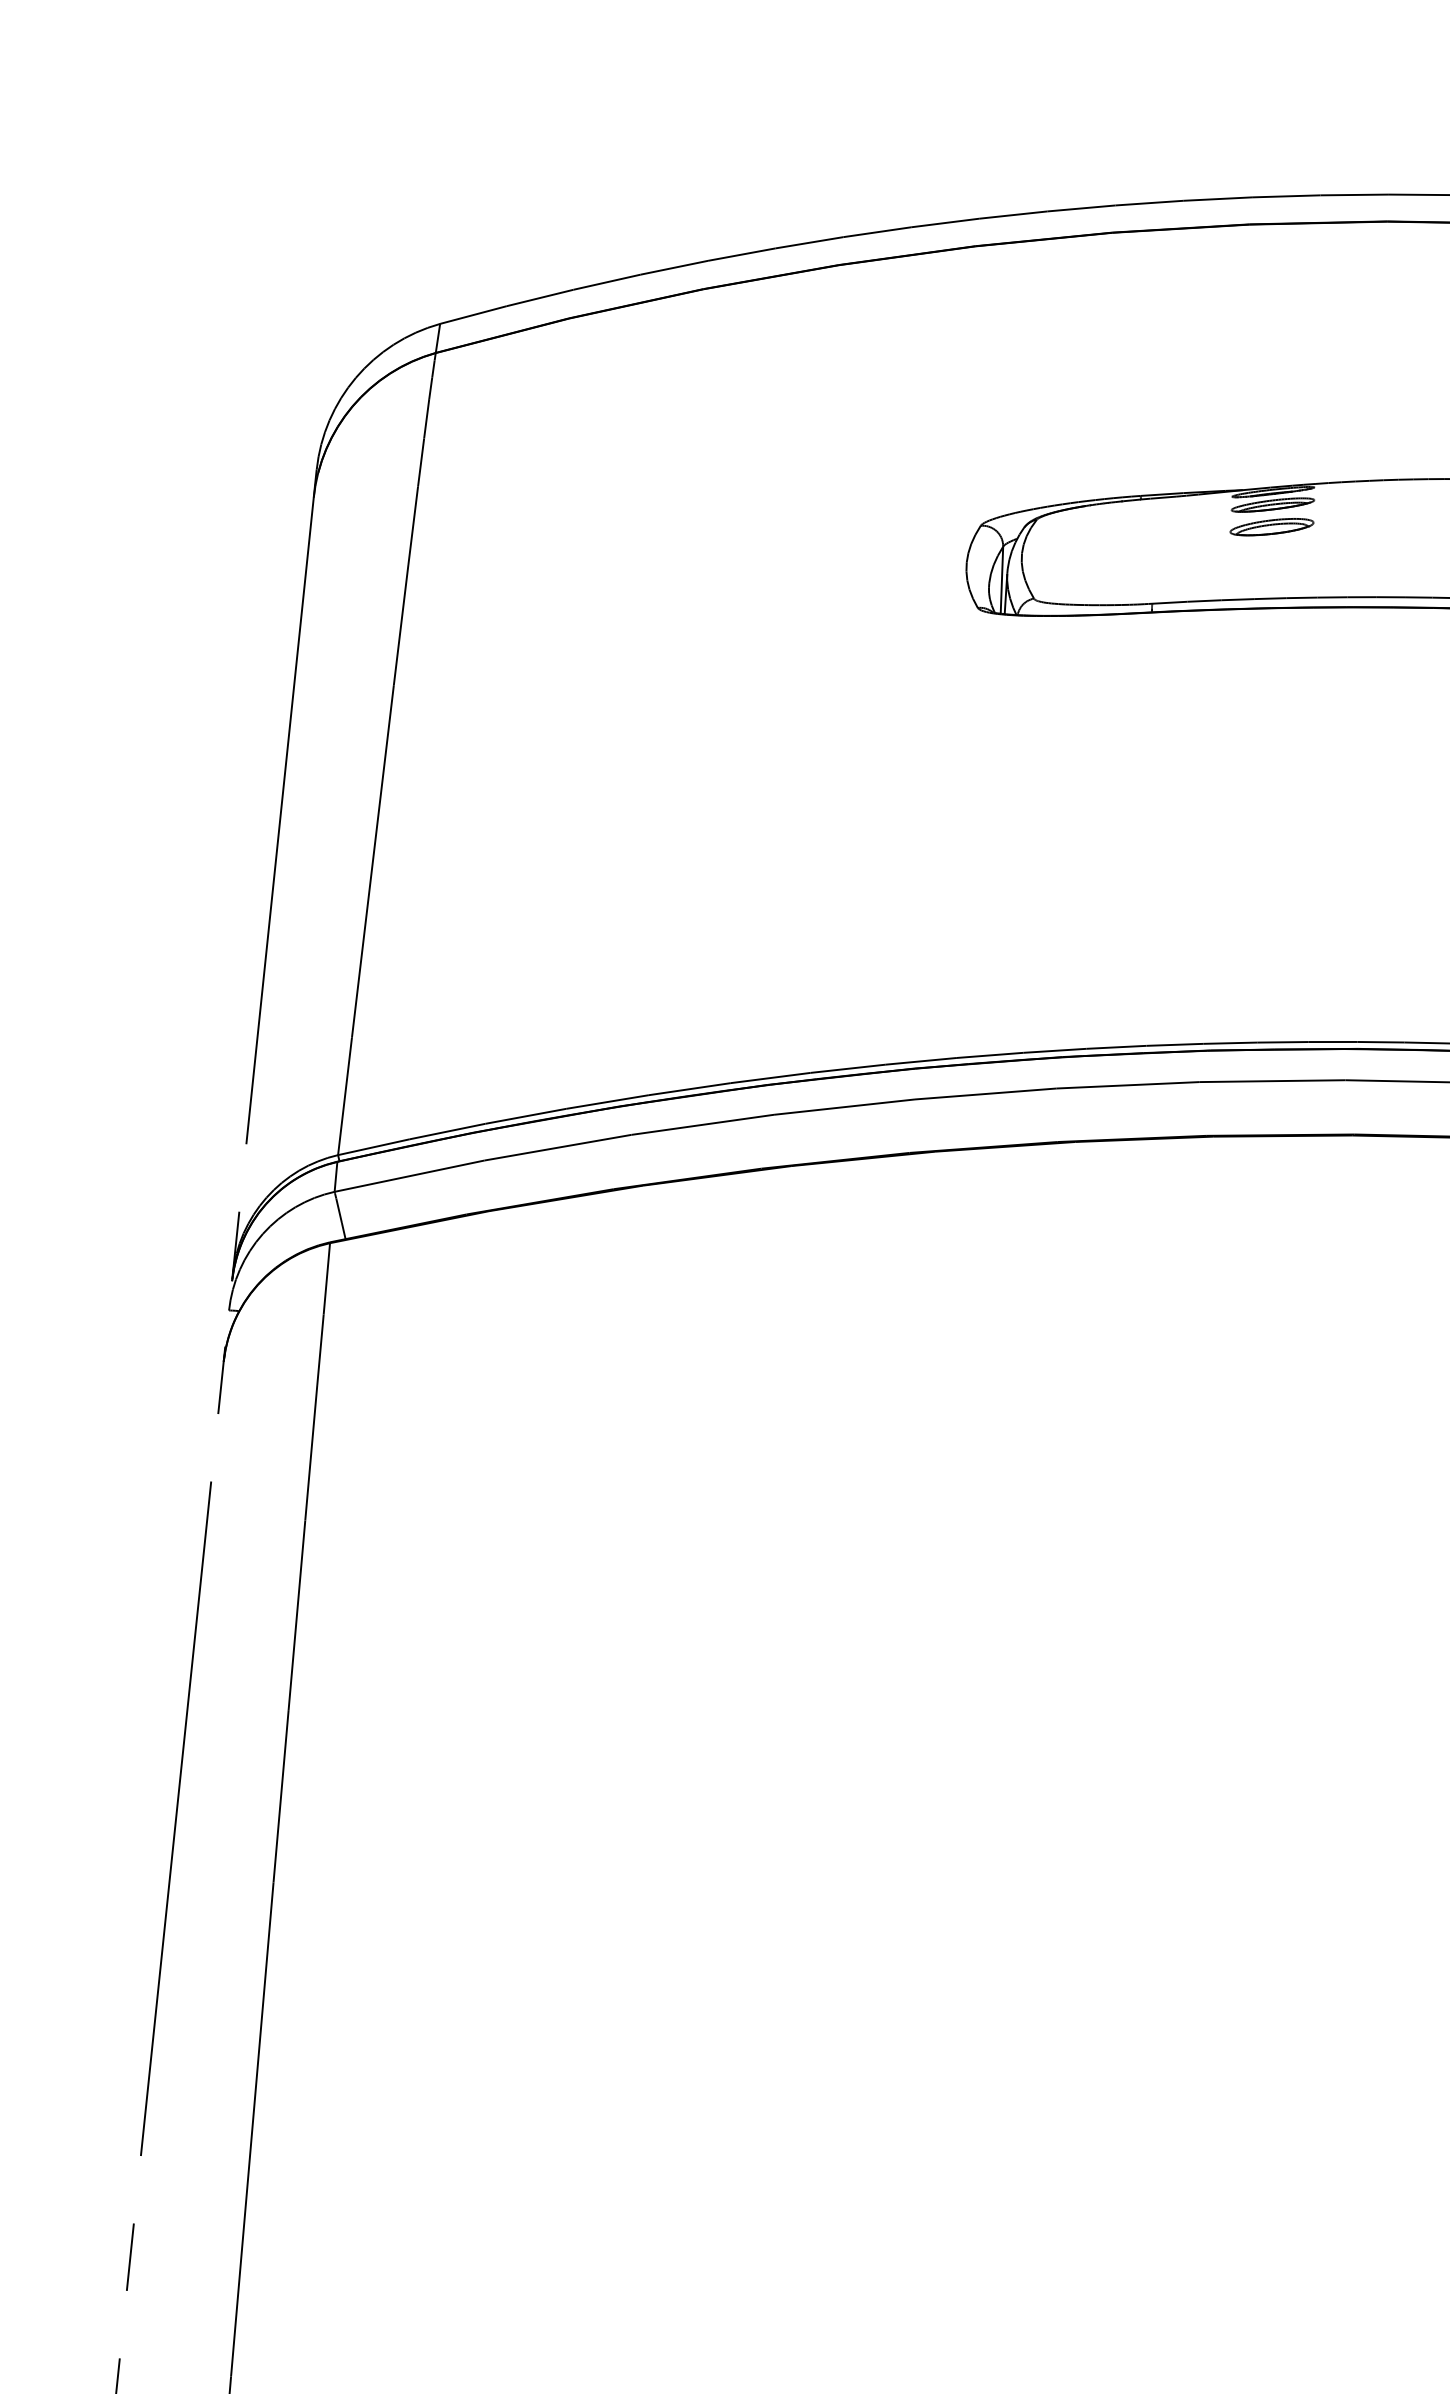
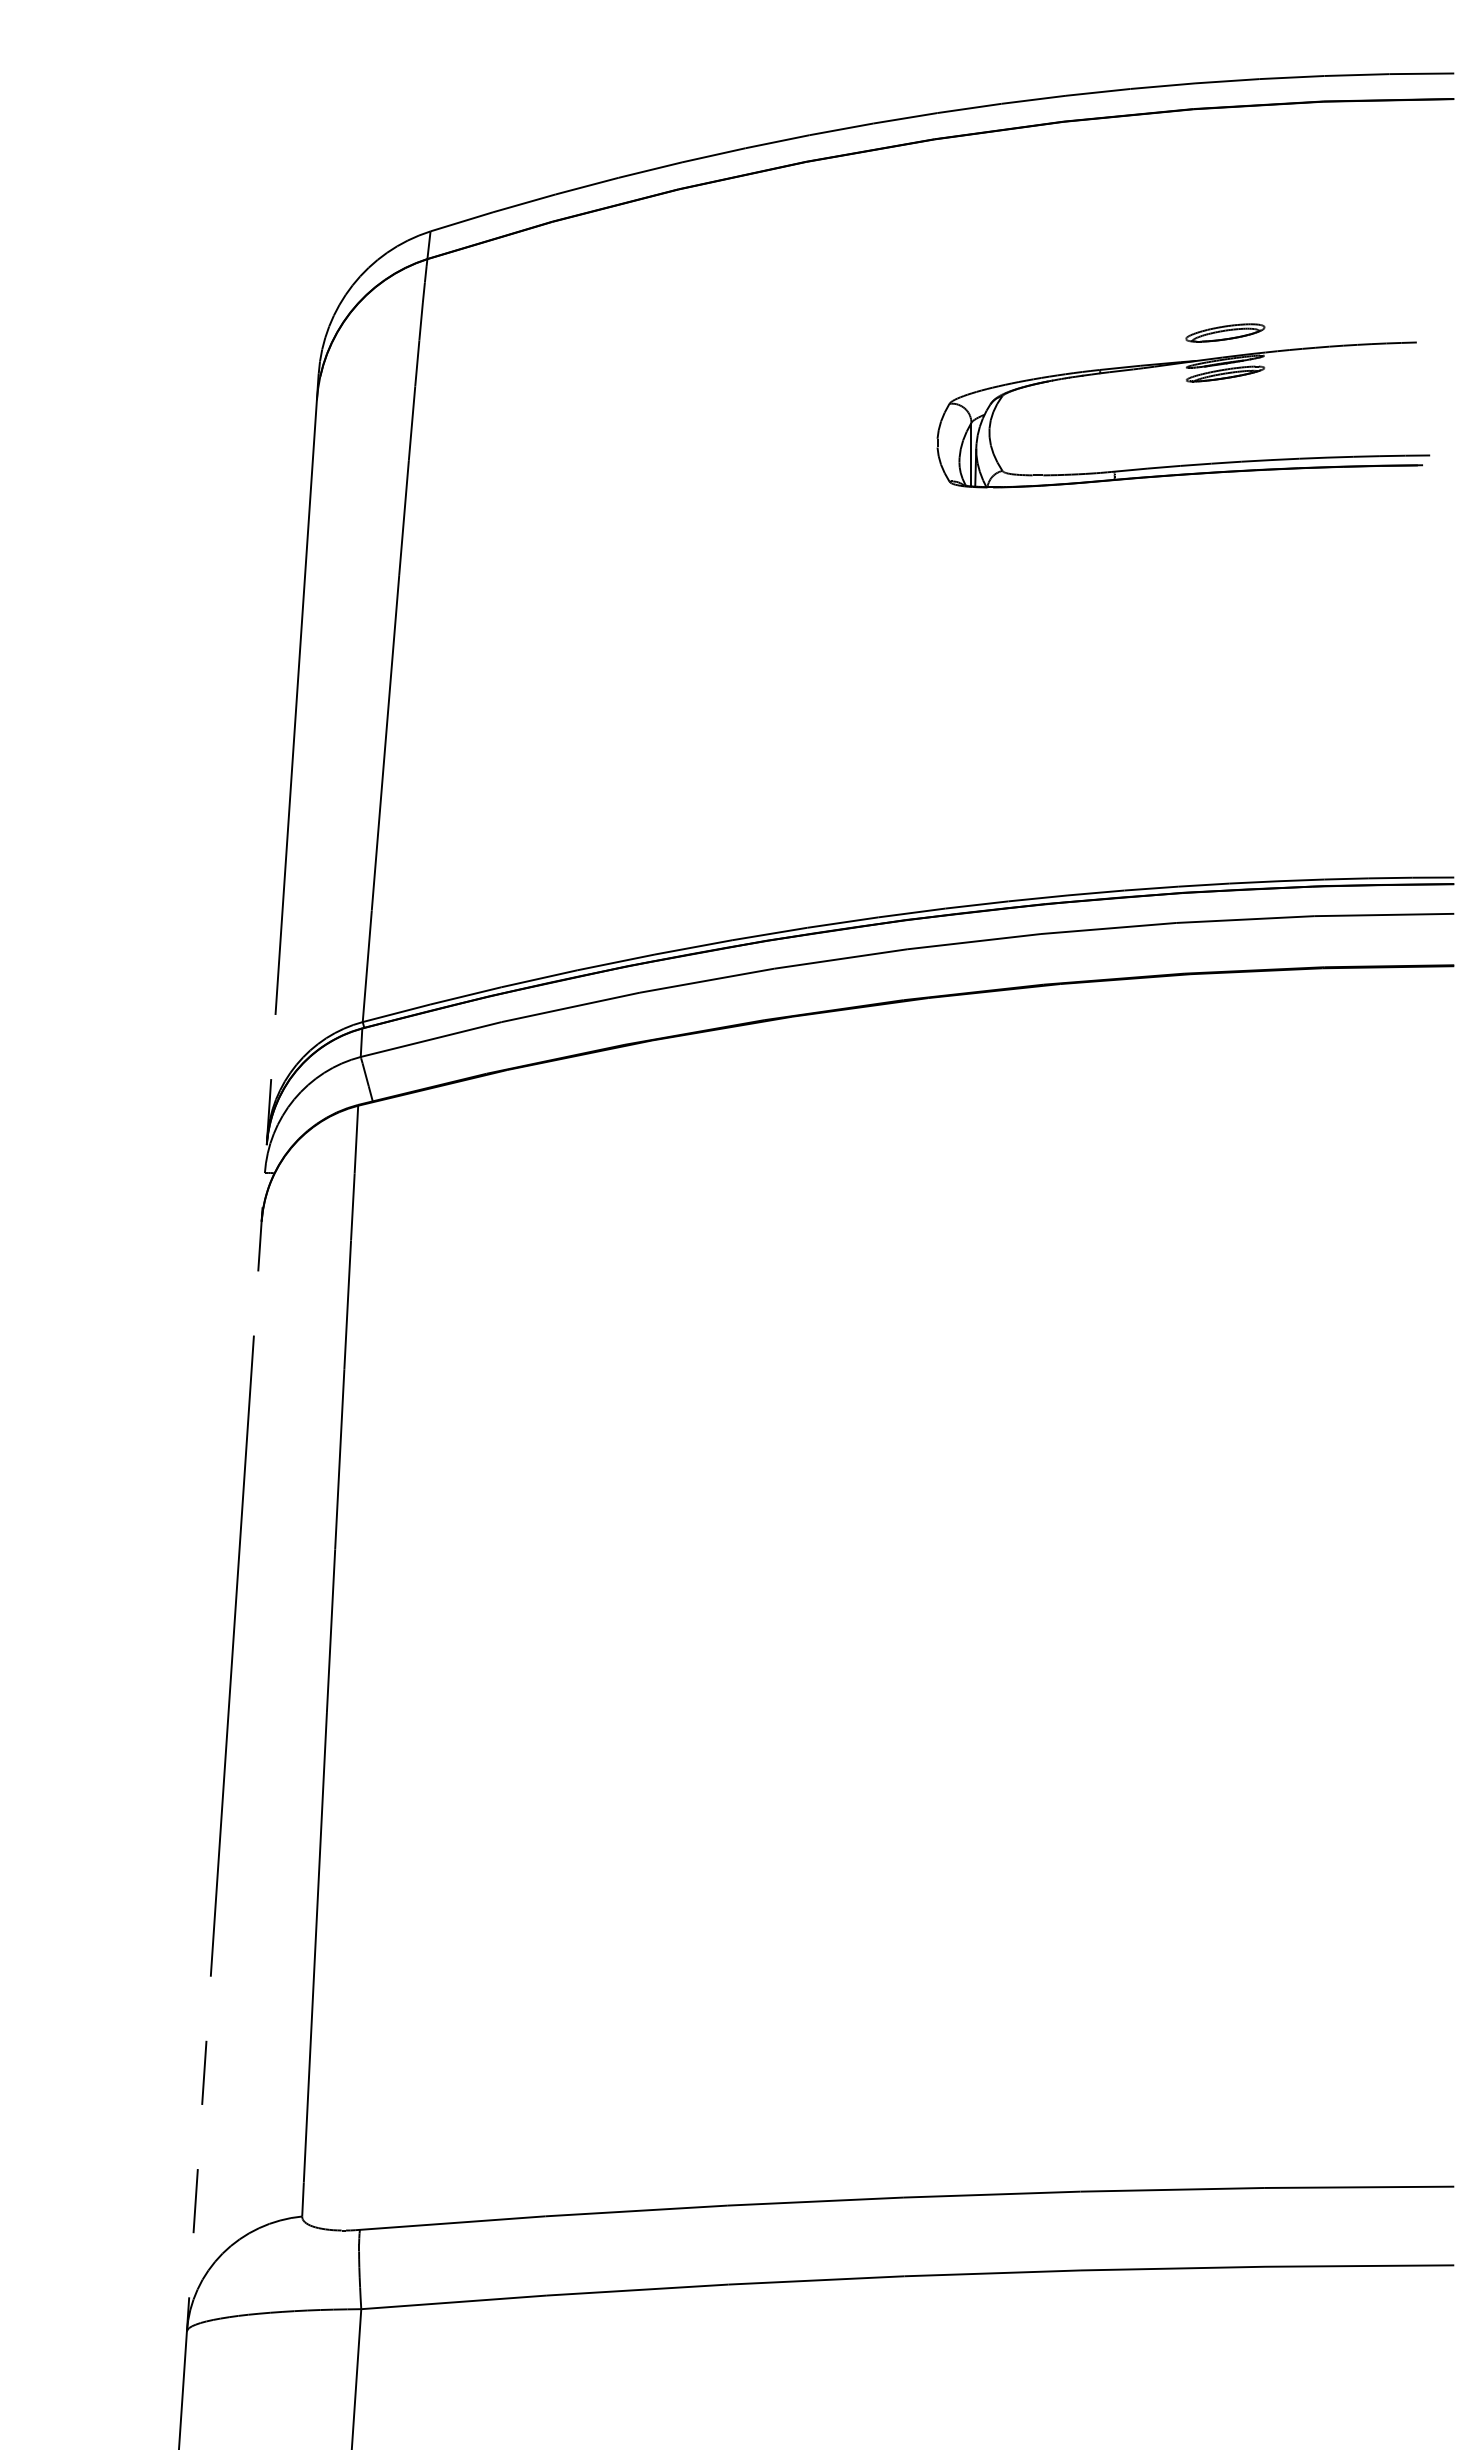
part: (1272, 526) -> (1225, 332), moved

